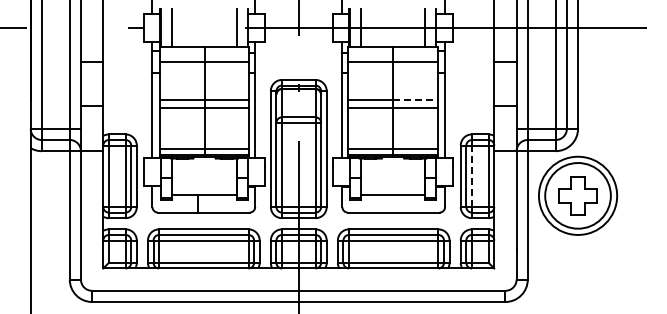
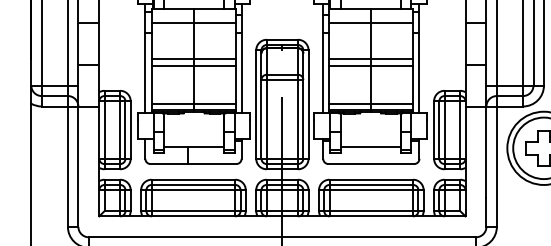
line: (415, 100) -> (391, 59), dashed -> solid
line: (471, 176) -> (444, 130), dashed -> solid

